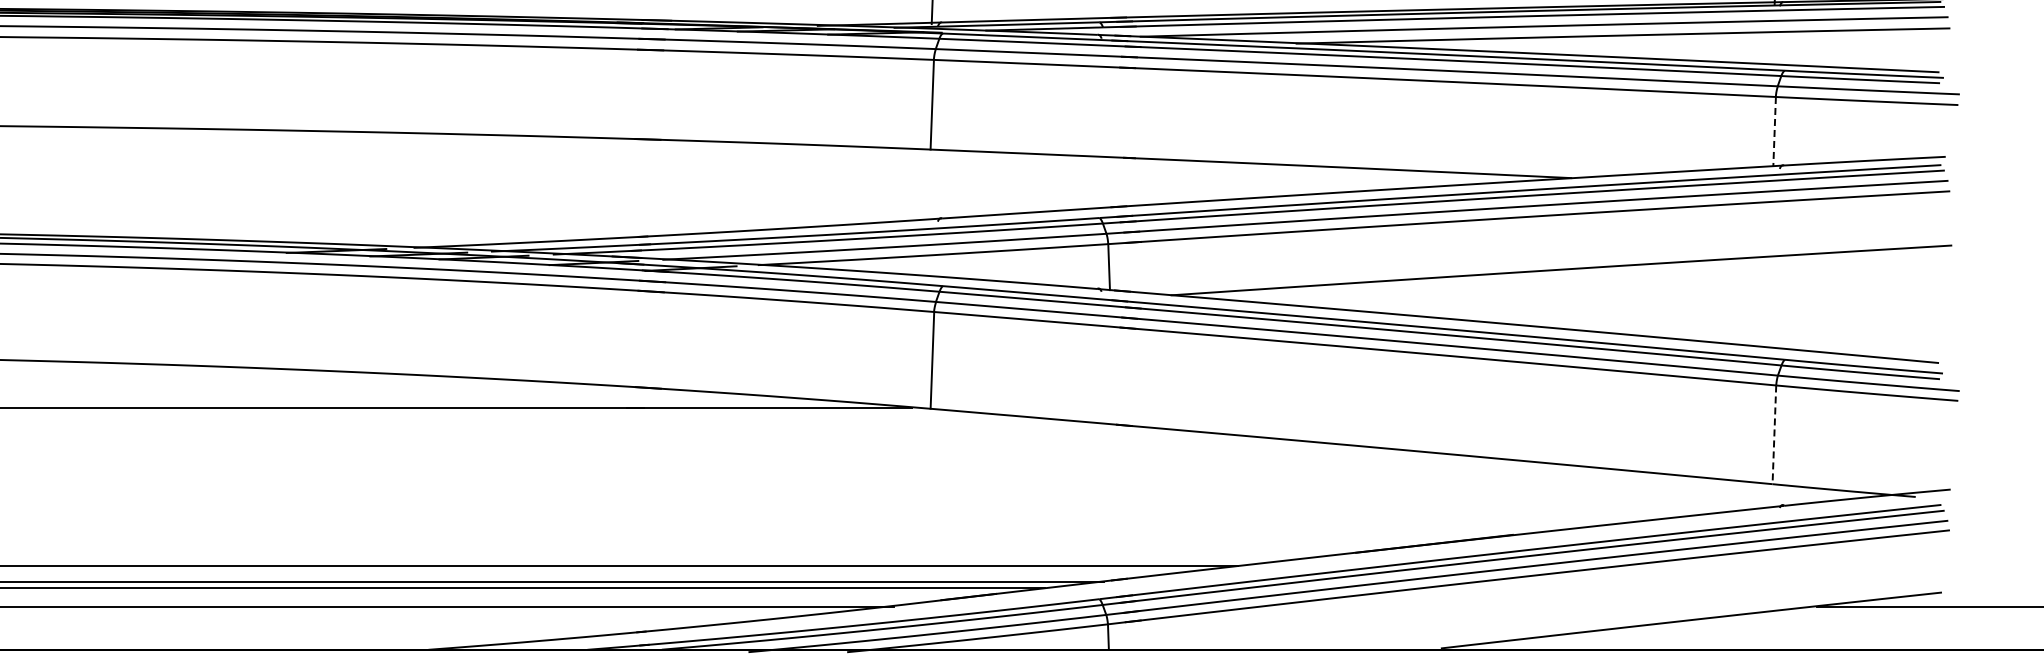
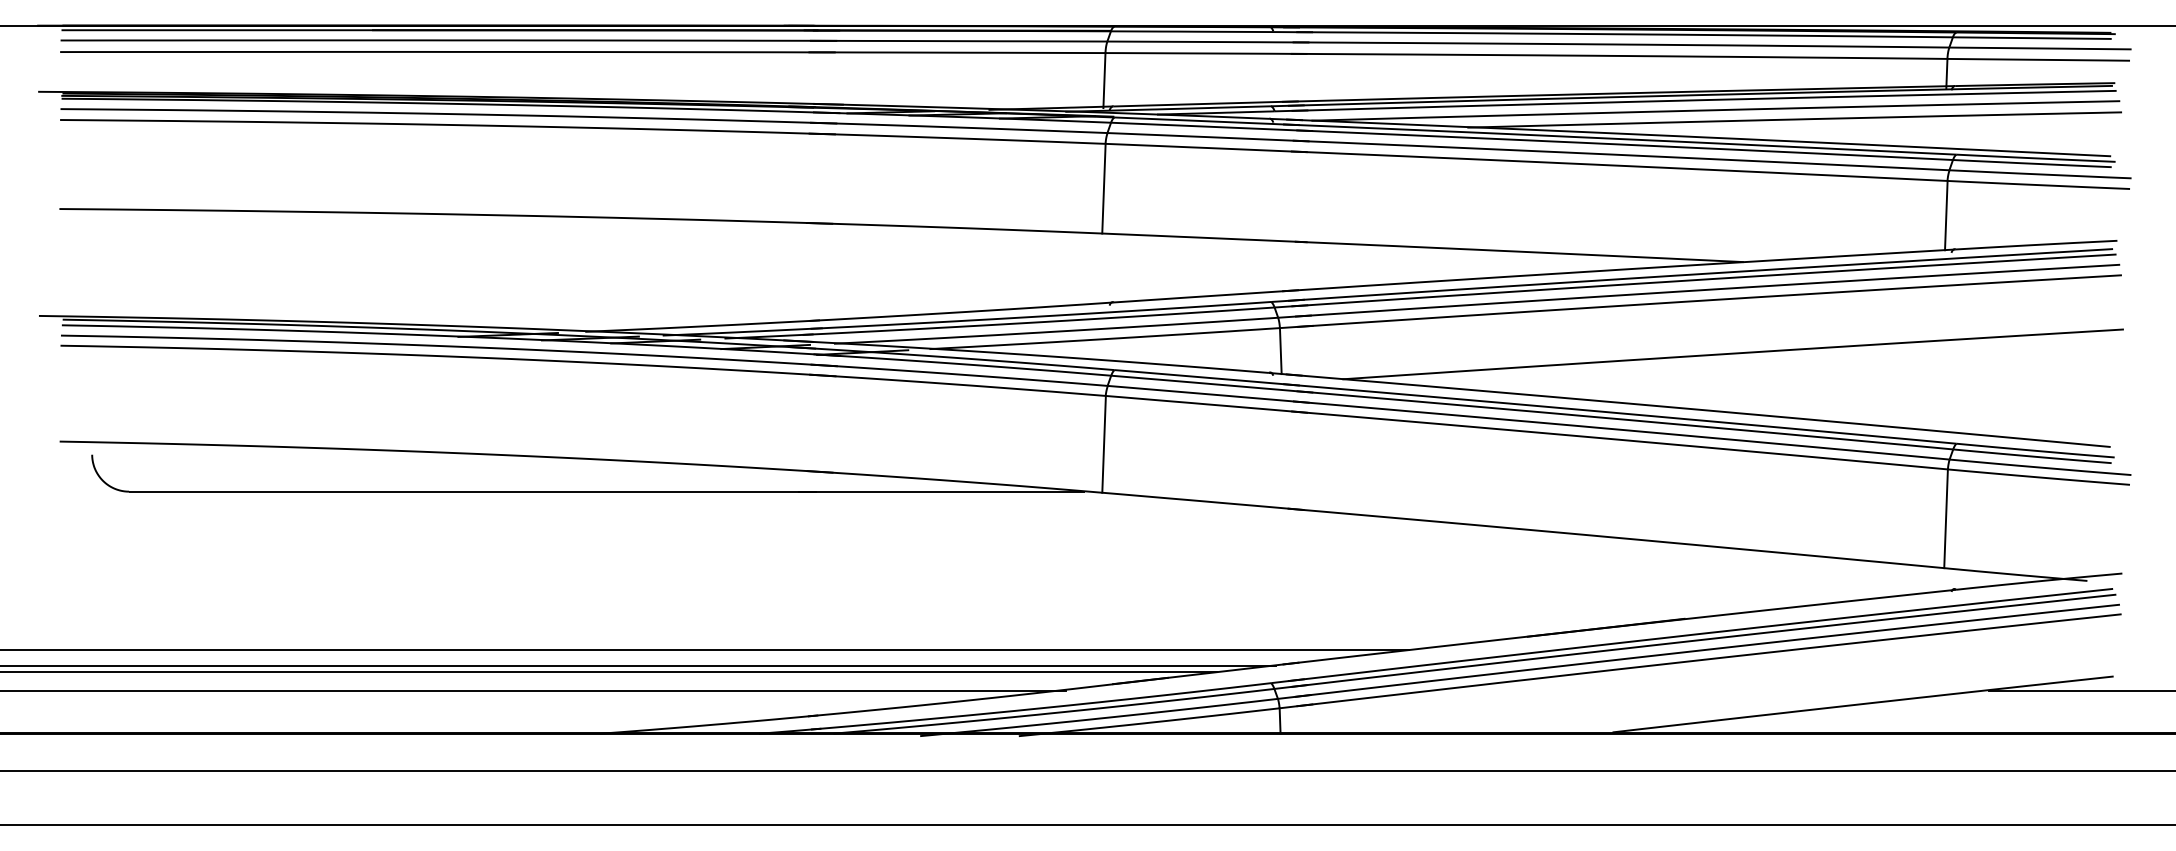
line: (1774, 131) -> (1946, 215), dashed -> solid
line: (1774, 435) -> (1946, 519), dashed -> solid

